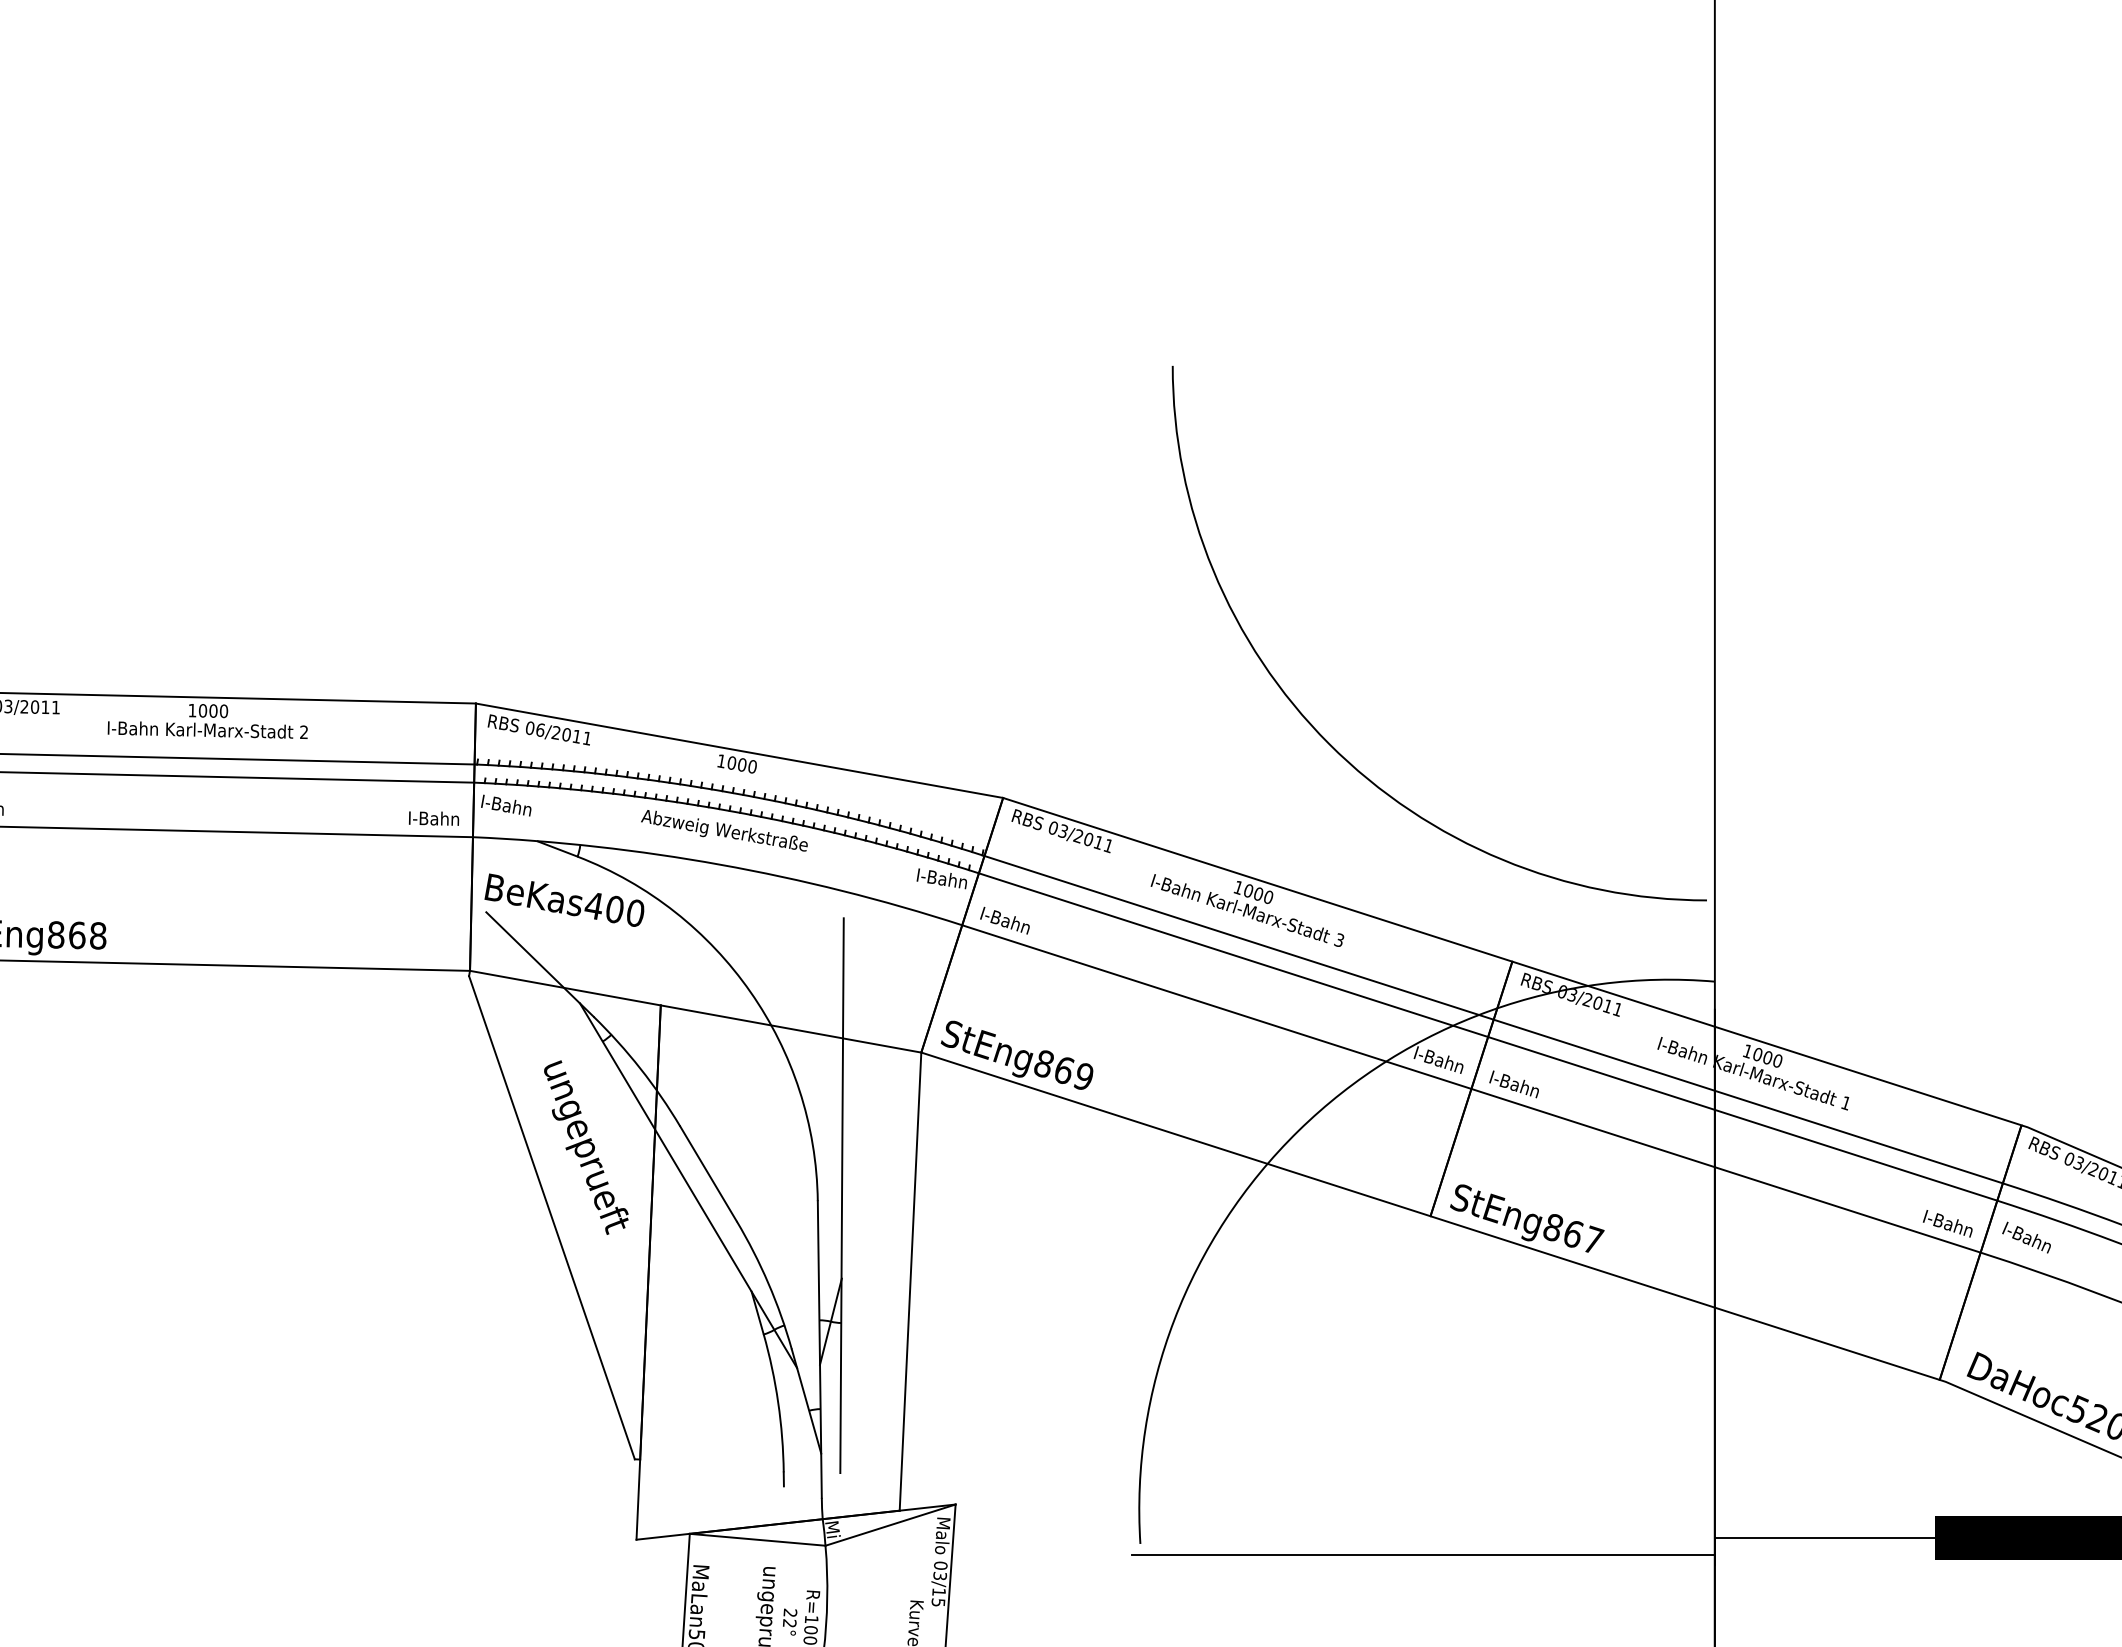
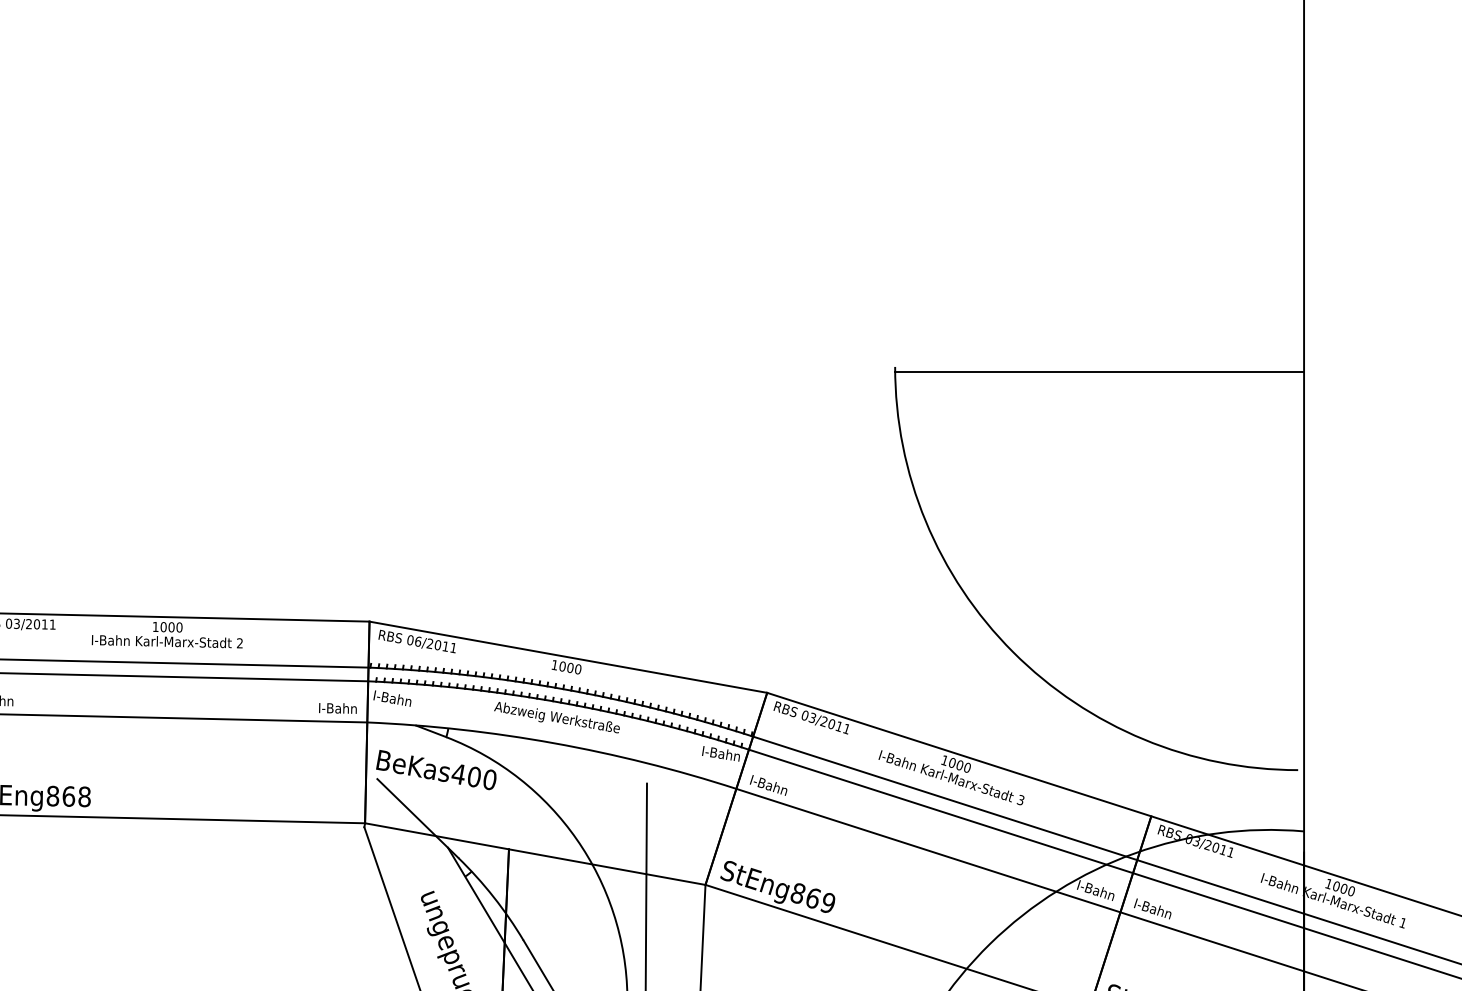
line: (1444, 372) -> (1100, 371), added

